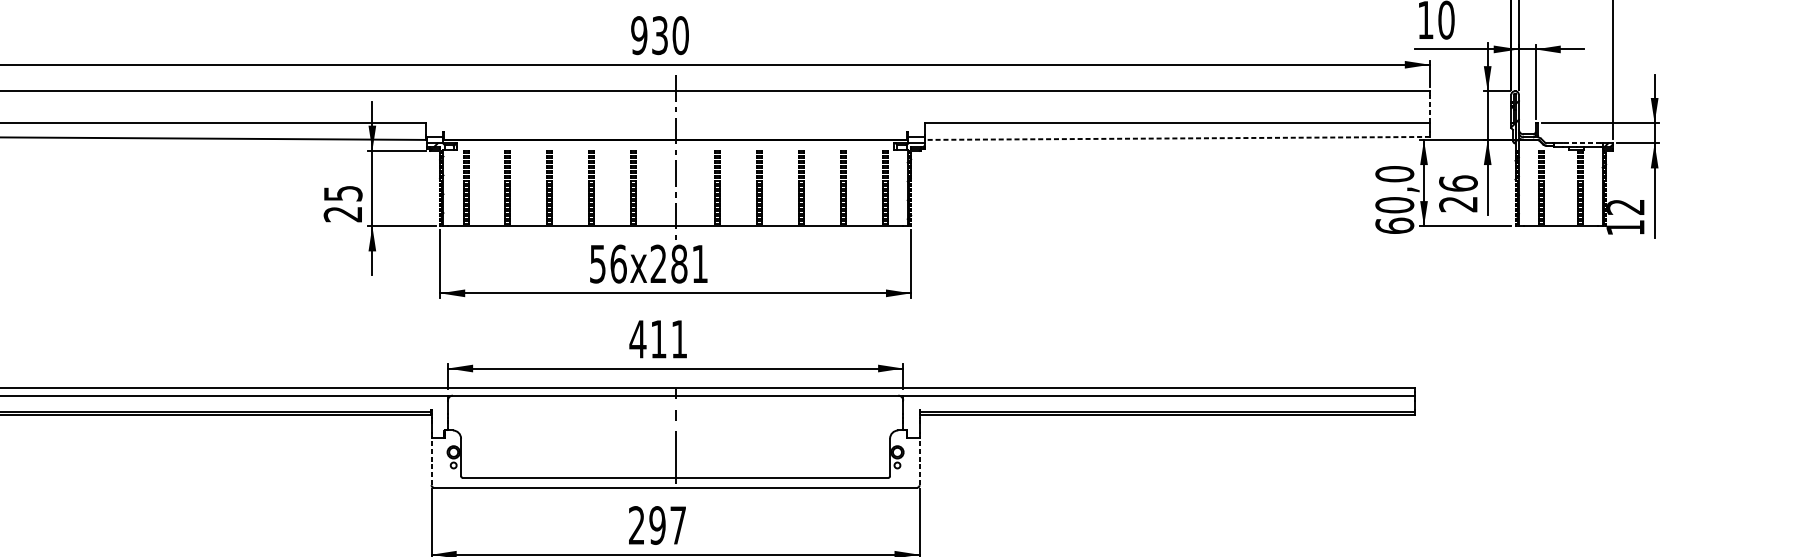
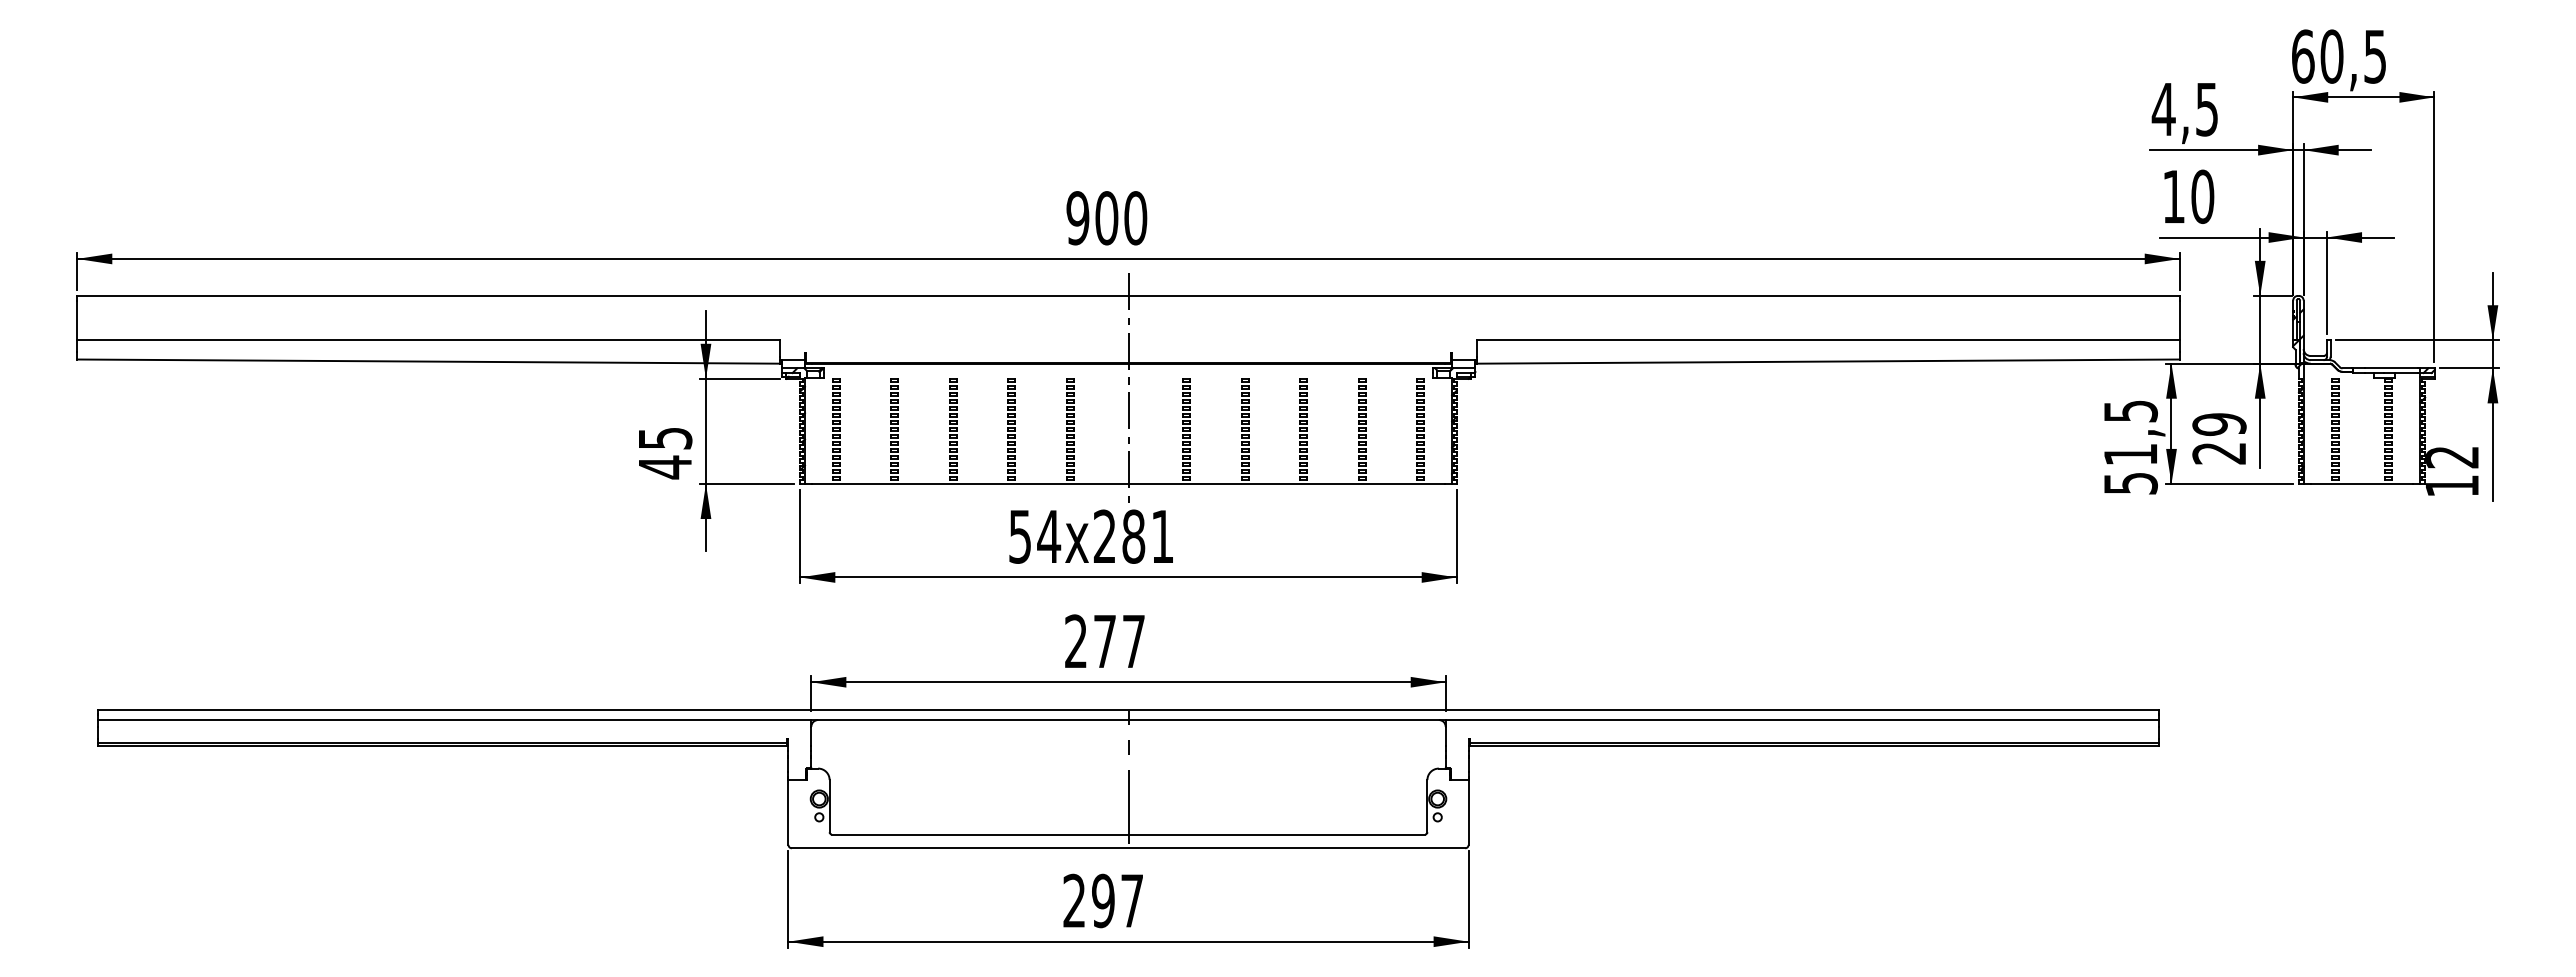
text: (659, 35) -> (1106, 218), 930 -> 900
line: (1429, 108) -> (2179, 320), dashed -> solid
line: (1177, 138) -> (1828, 361), dashed -> solid
line: (1581, 143) -> (2391, 368), dashed -> solid
text: (1458, 183) -> (2219, 424), 26 -> 29
text: (1394, 200) -> (2130, 447), 60,0 -> 51,5
text: (342, 214) -> (664, 467), 25 -> 45
text: (618, 263) -> (1049, 536), 56x281 -> 54x281
text: (658, 338) -> (1104, 640), 411 -> 277
line: (431, 462) -> (788, 812), dashed -> solid
line: (919, 462) -> (1468, 812), dashed -> solid

